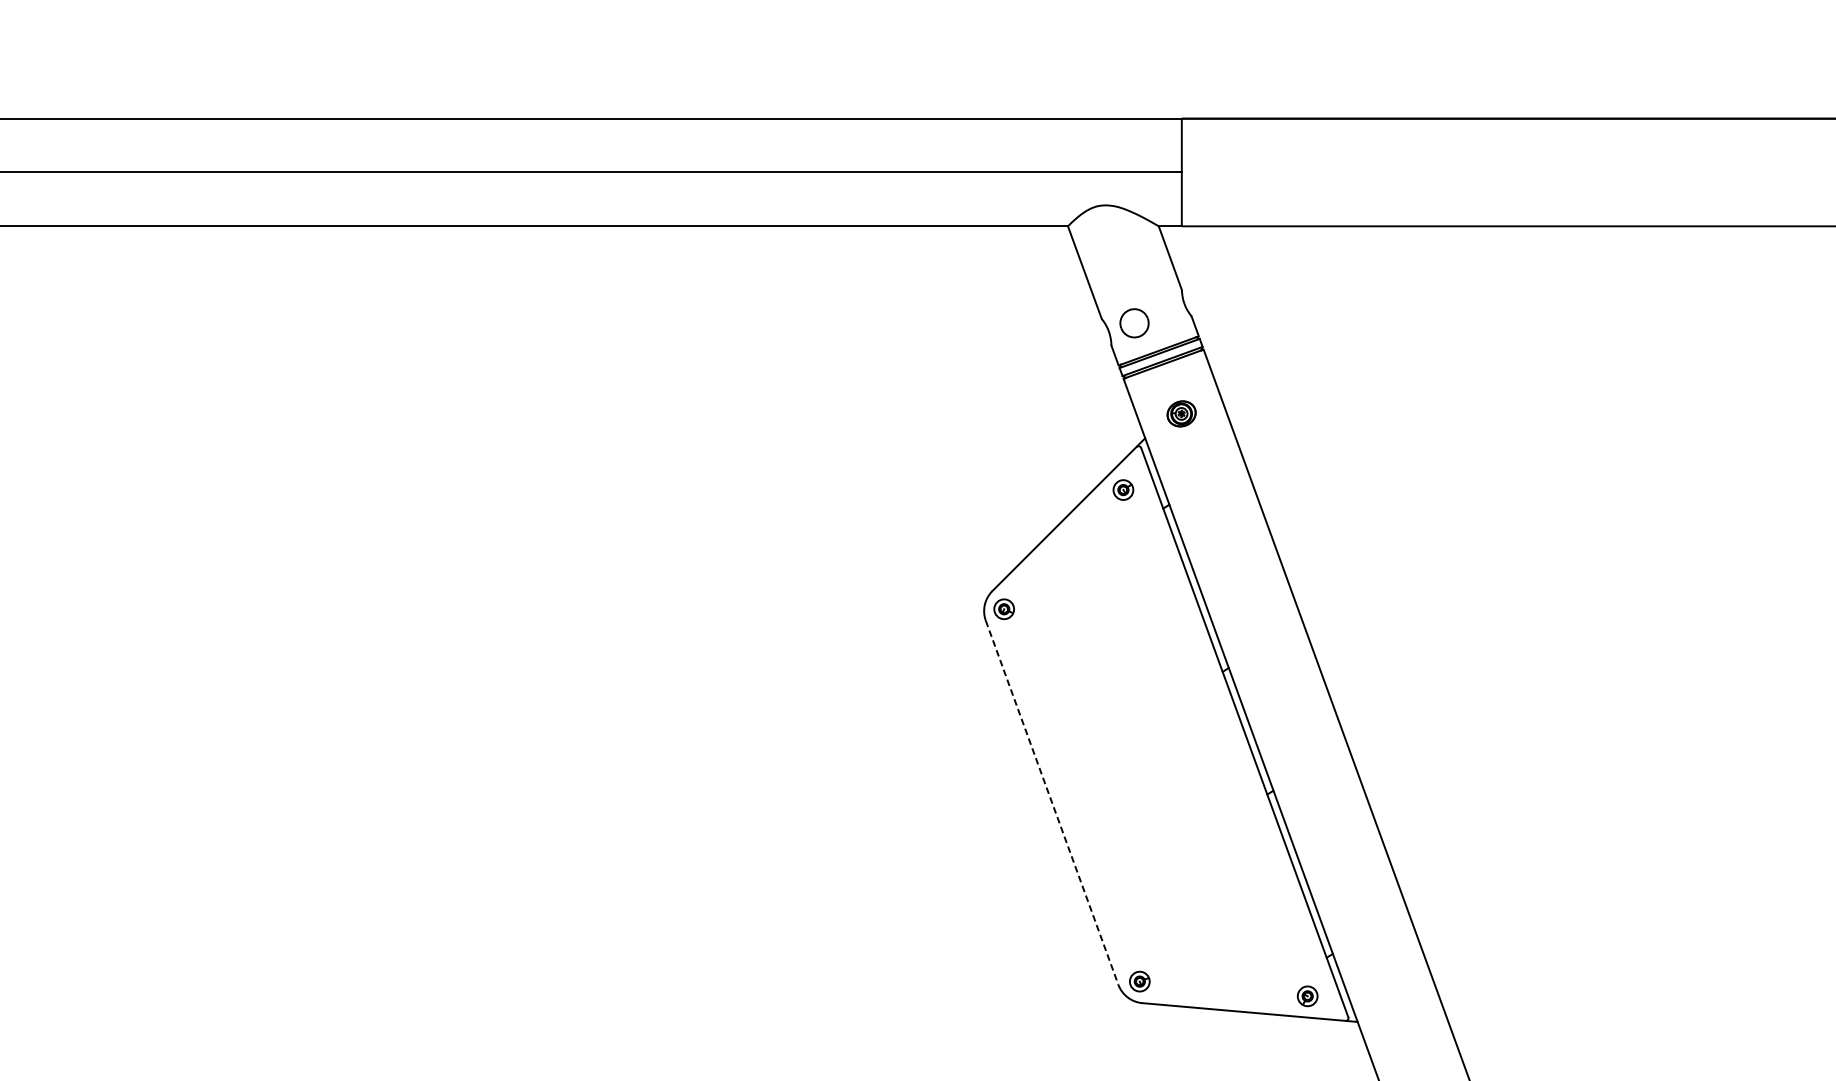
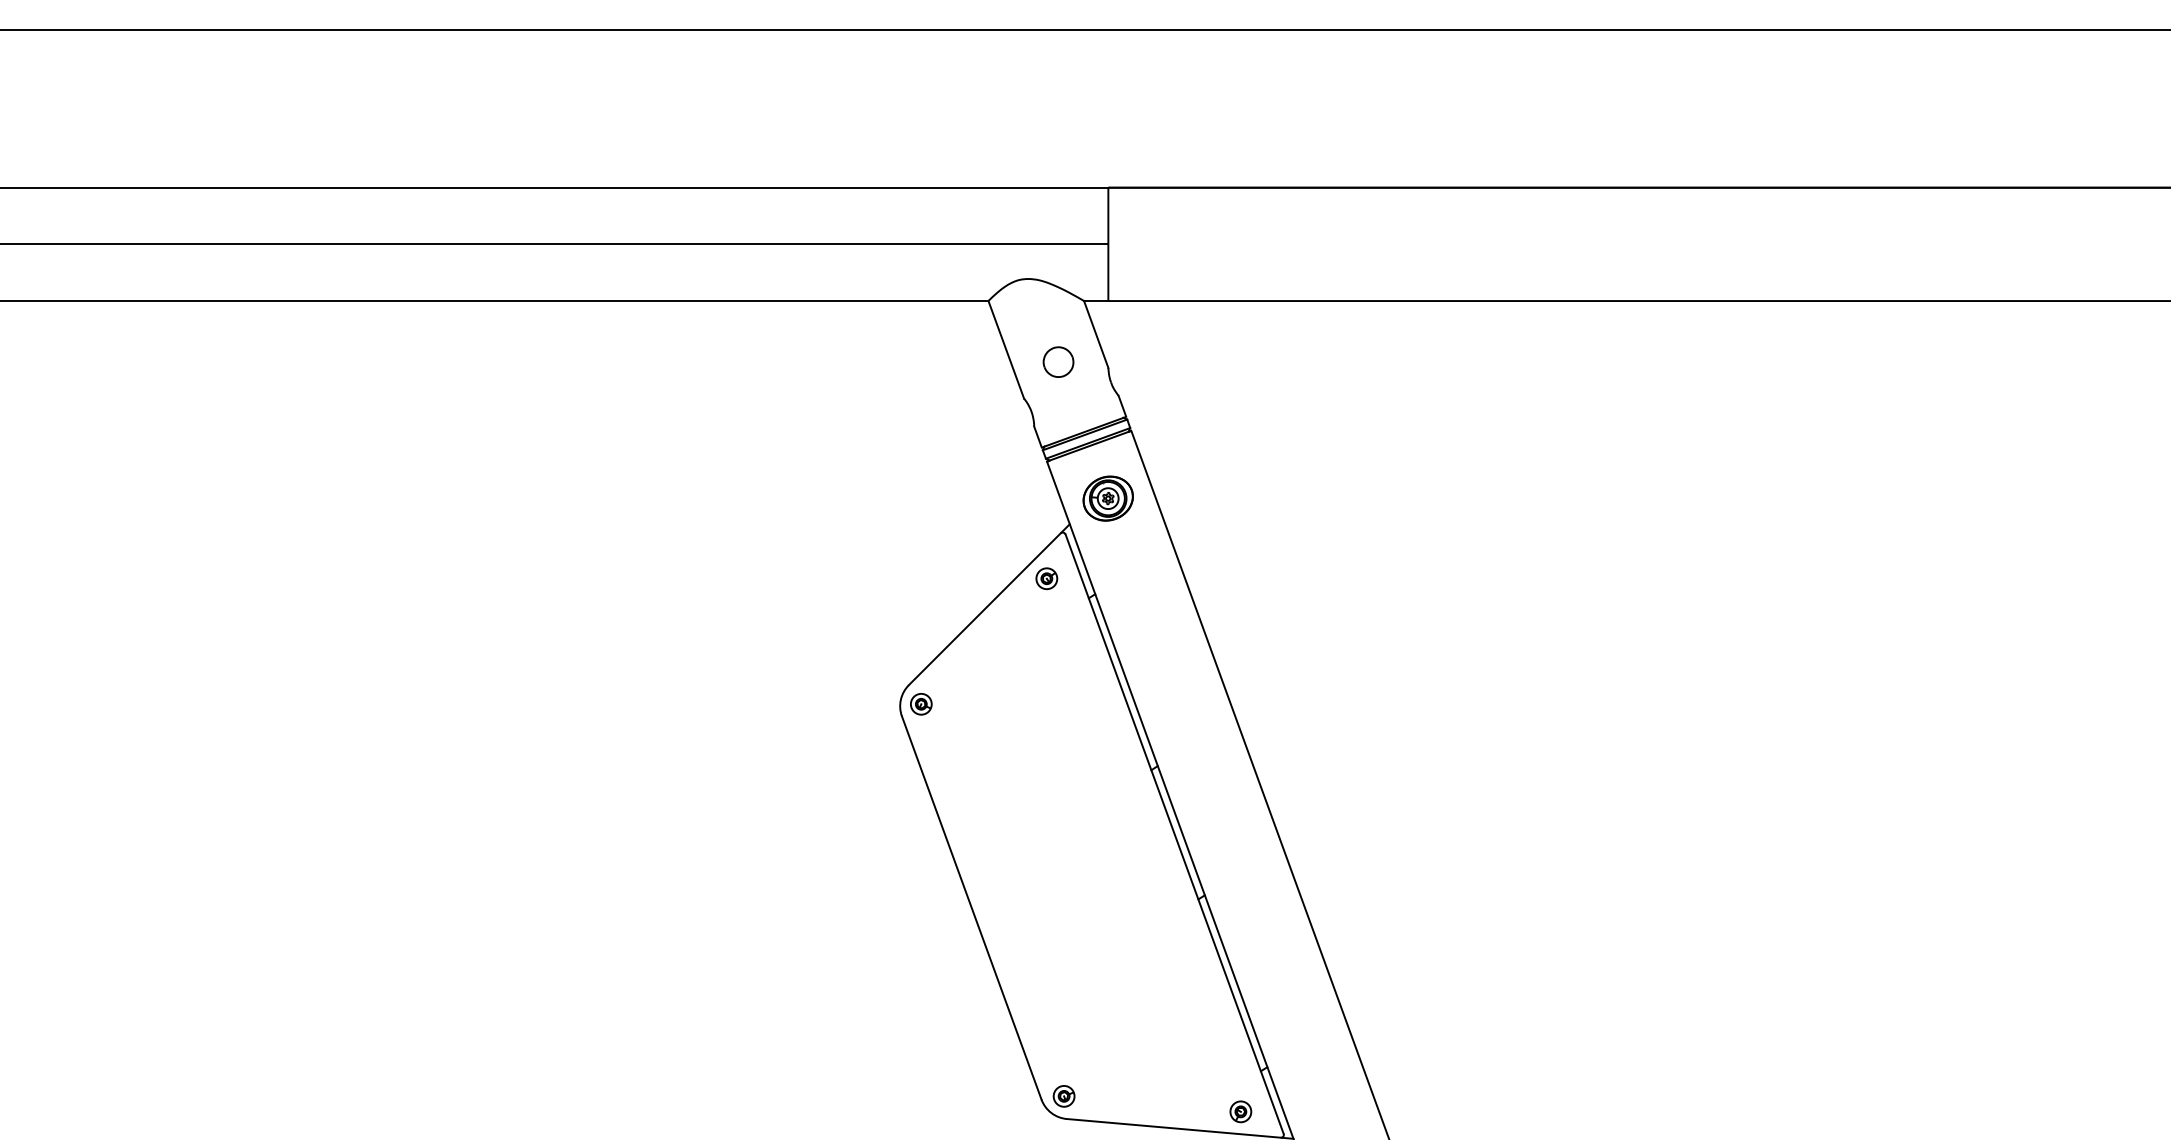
part: (1134, 322) -> (1058, 361), moved
part: (1181, 413) -> (1107, 498), size x1.67
line: (1051, 802) -> (971, 907), dashed -> solid

